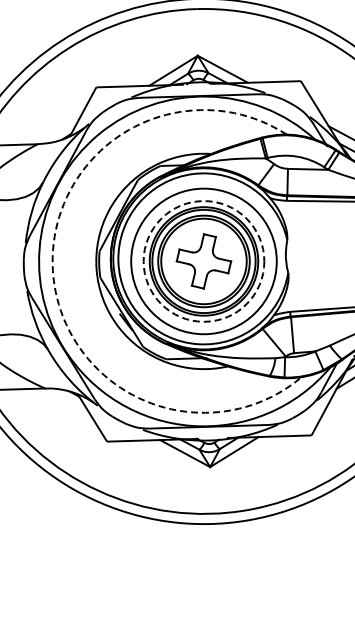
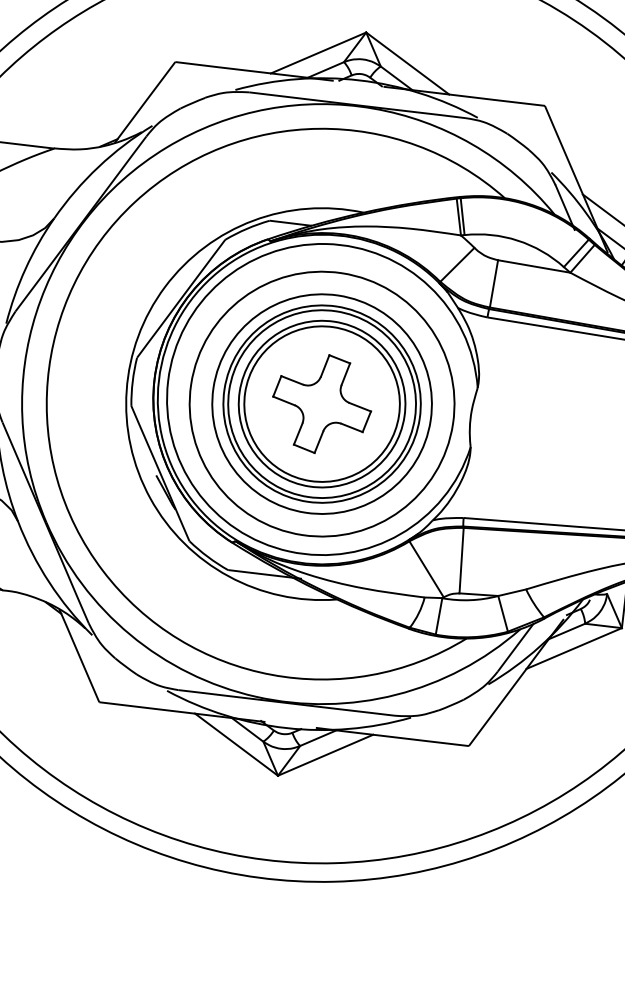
circle: (203, 261) -> (321, 404), dashed -> solid
arc: (52, 270) -> (47, 379), dashed -> solid

